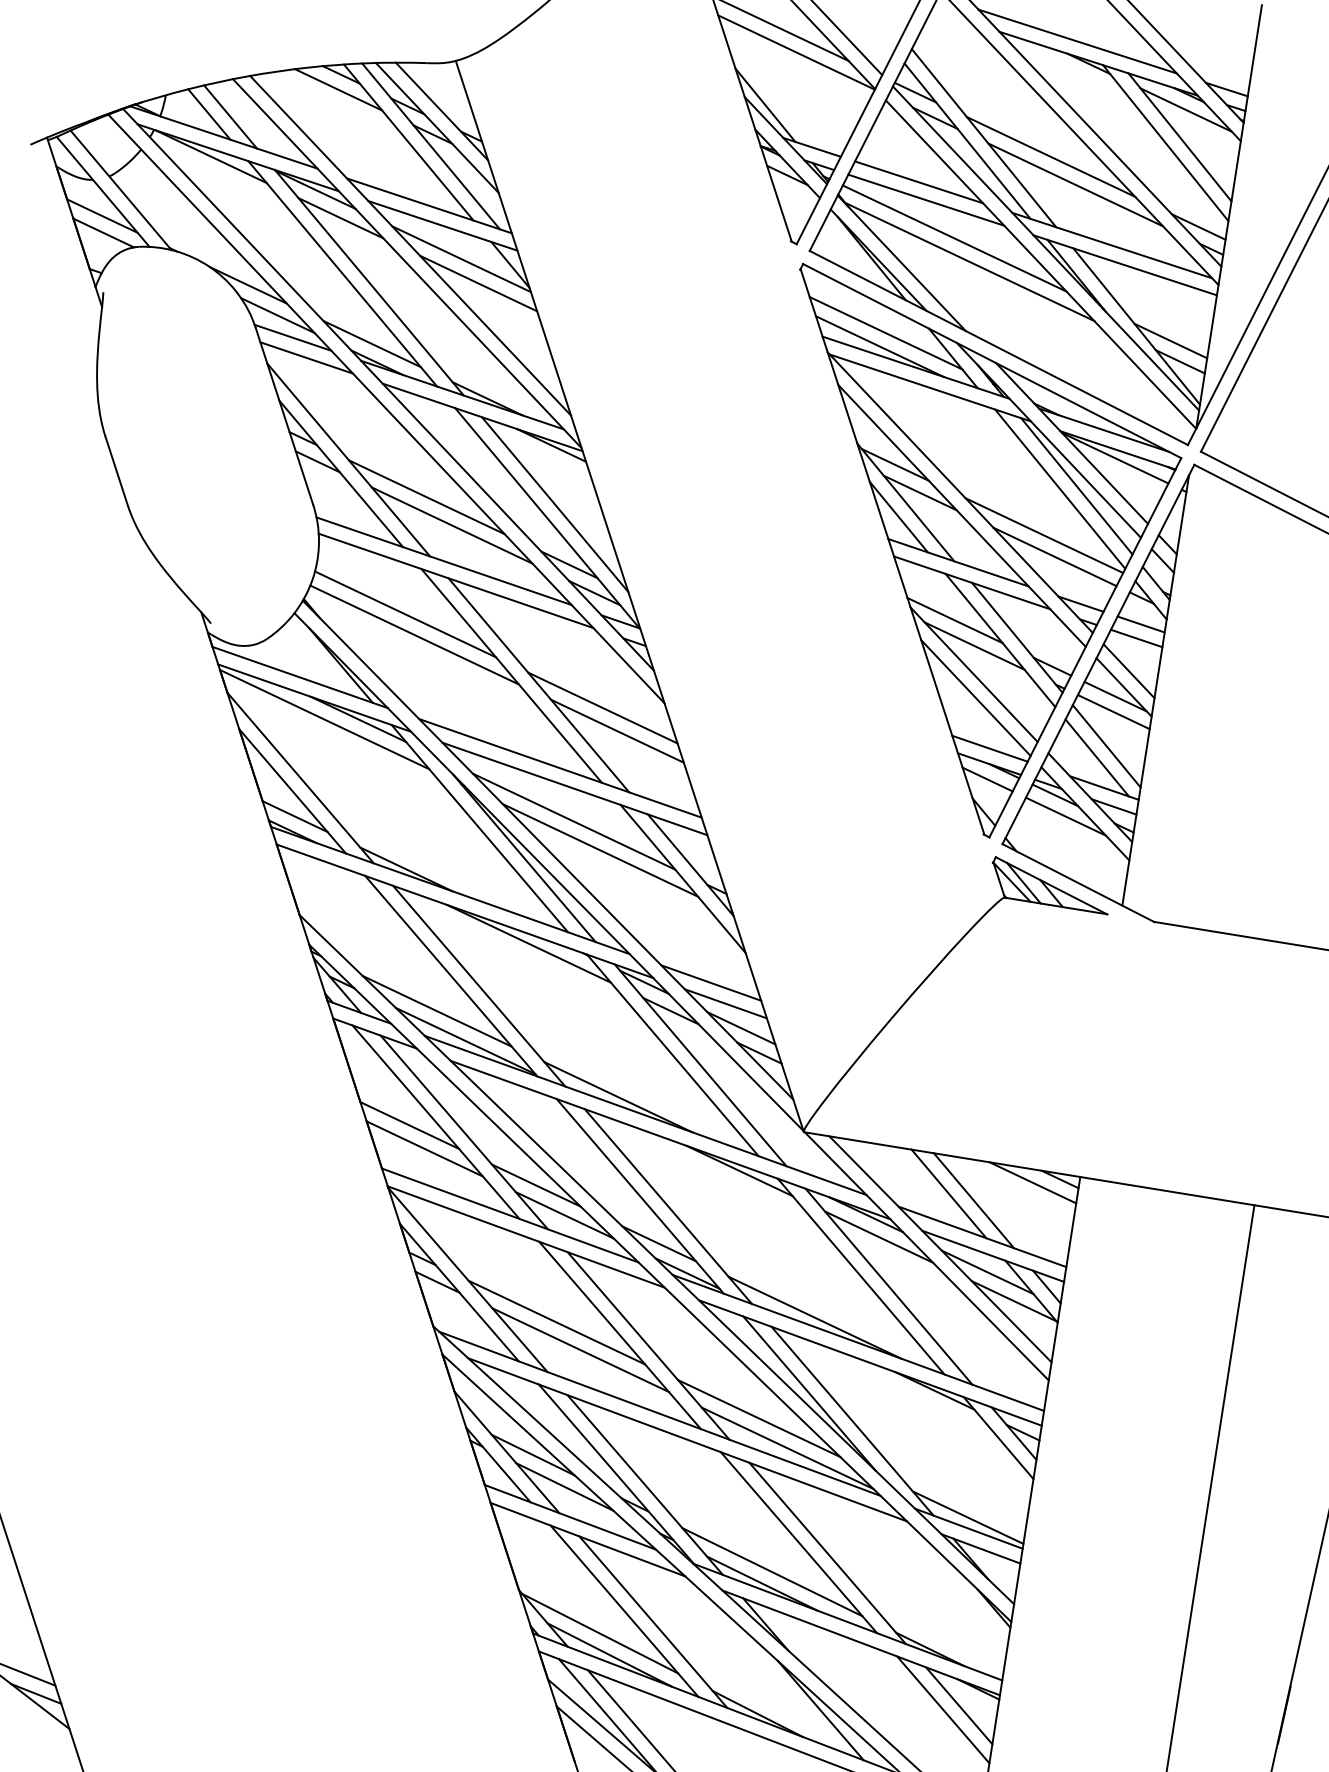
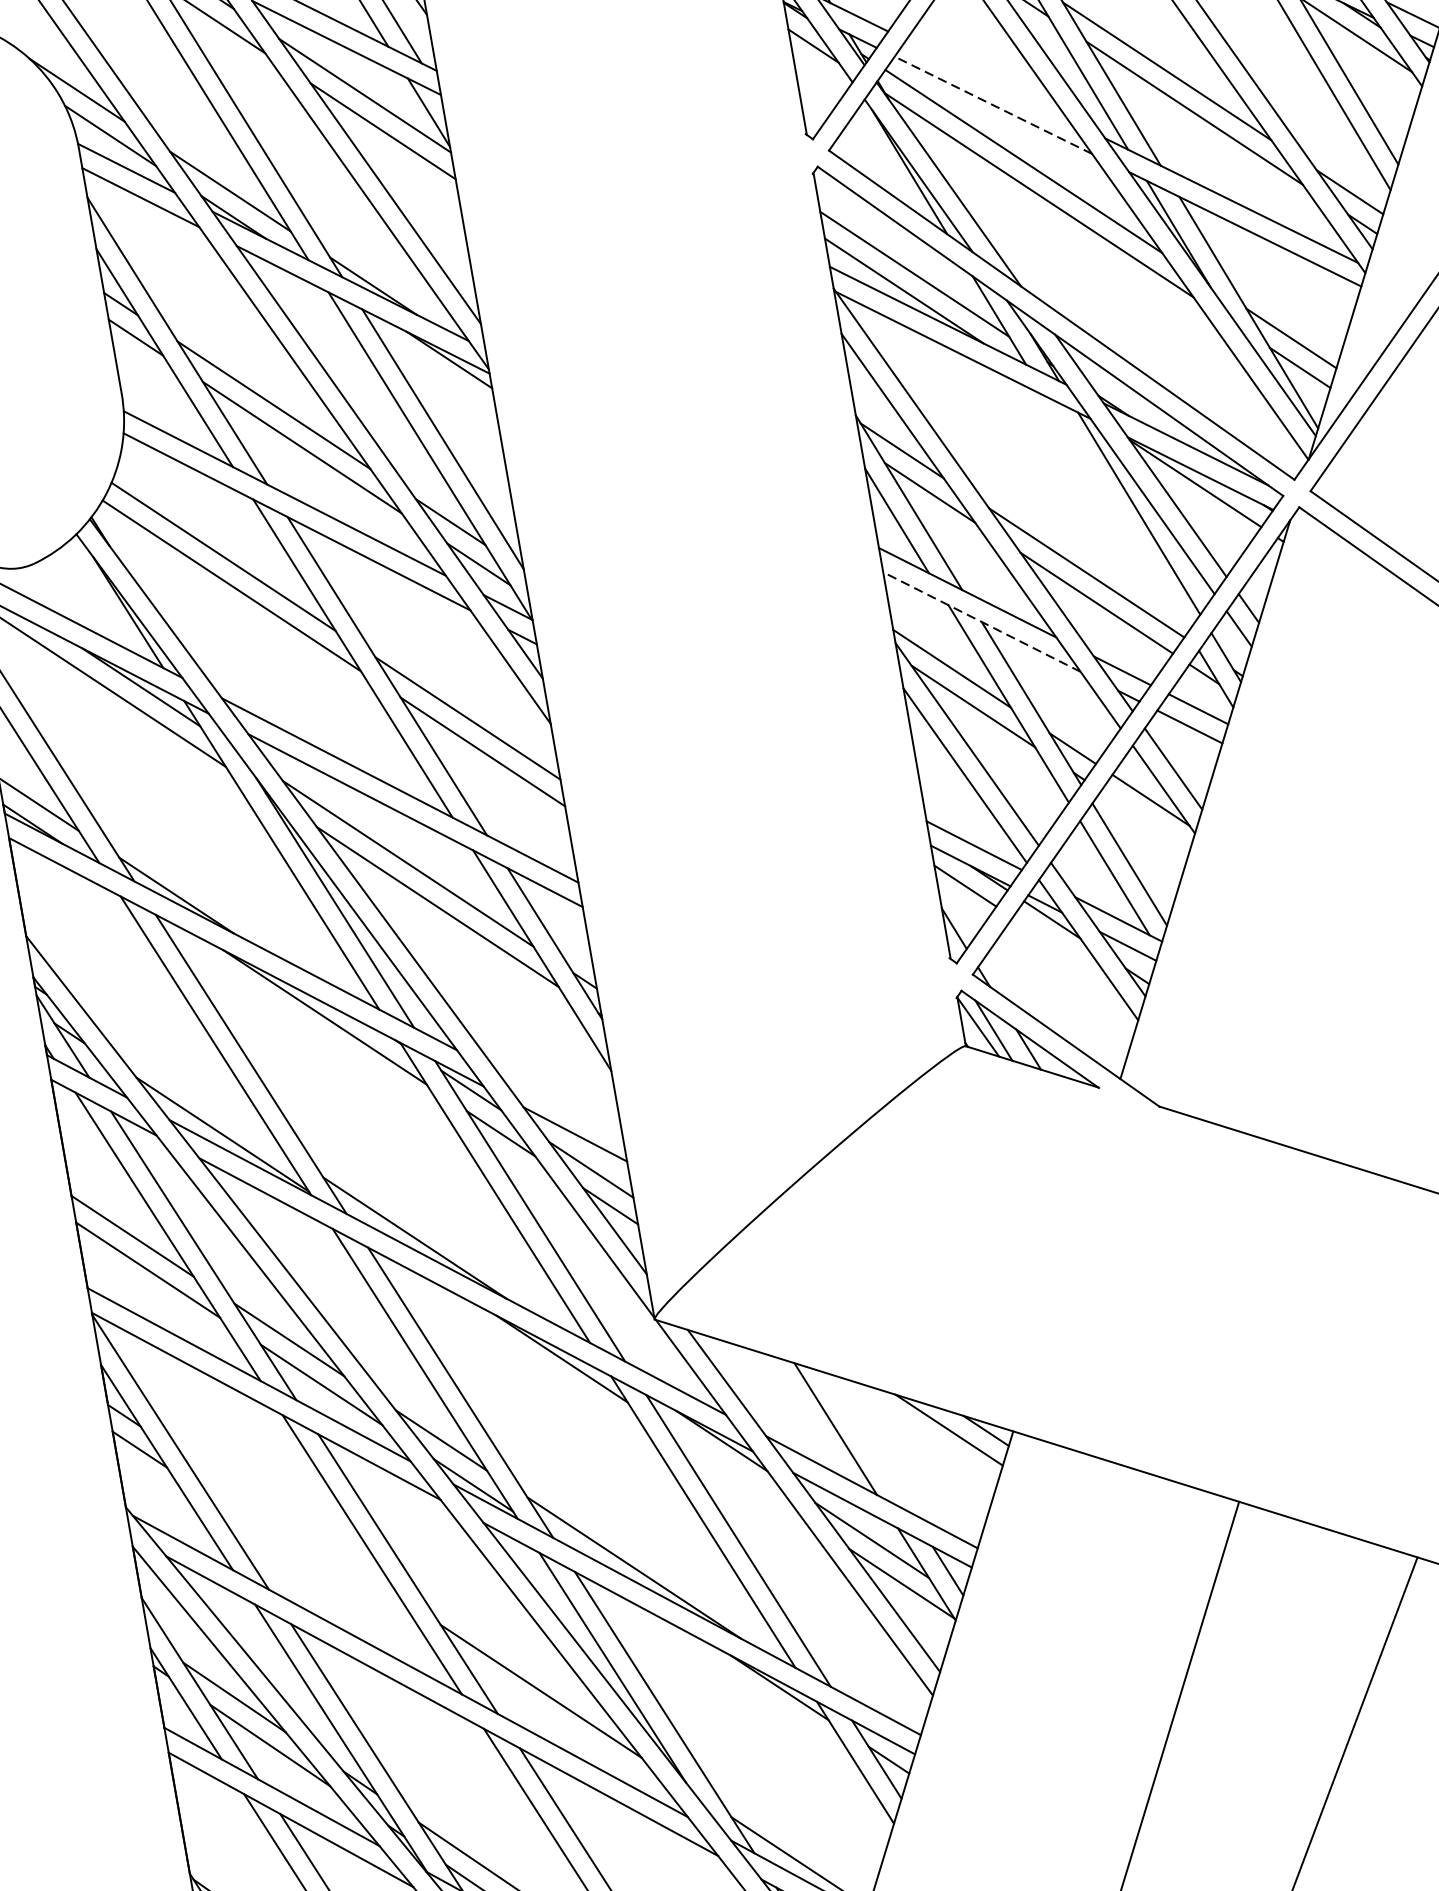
line: (919, 182) -> (987, 80), removed
line: (925, 200) -> (992, 105), solid -> dashed
line: (1060, 488) -> (1117, 513), removed
line: (971, 582) -> (981, 621), solid -> dashed
line: (1113, 712) -> (1145, 820), removed
line: (1065, 816) -> (1061, 949), removed
line: (711, 982) -> (560, 1103), removed
line: (436, 1010) -> (189, 1088), removed
line: (973, 1200) -> (867, 1442), removed
line: (879, 1236) -> (735, 1472), removed
line: (556, 1322) -> (290, 1525), removed
line: (580, 1350) -> (316, 1567), removed
line: (787, 1448) -> (573, 1736), removed

